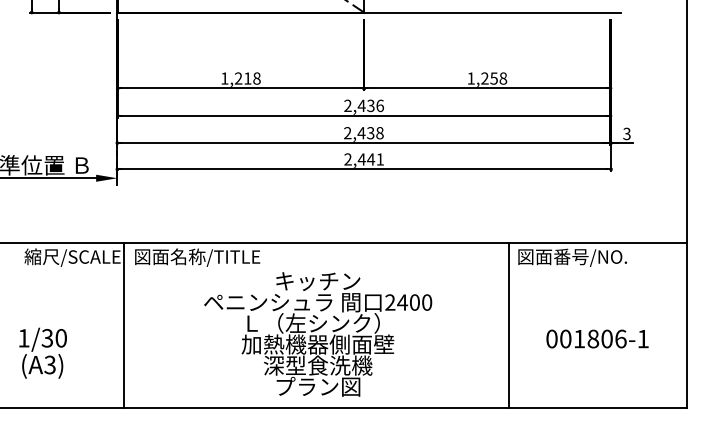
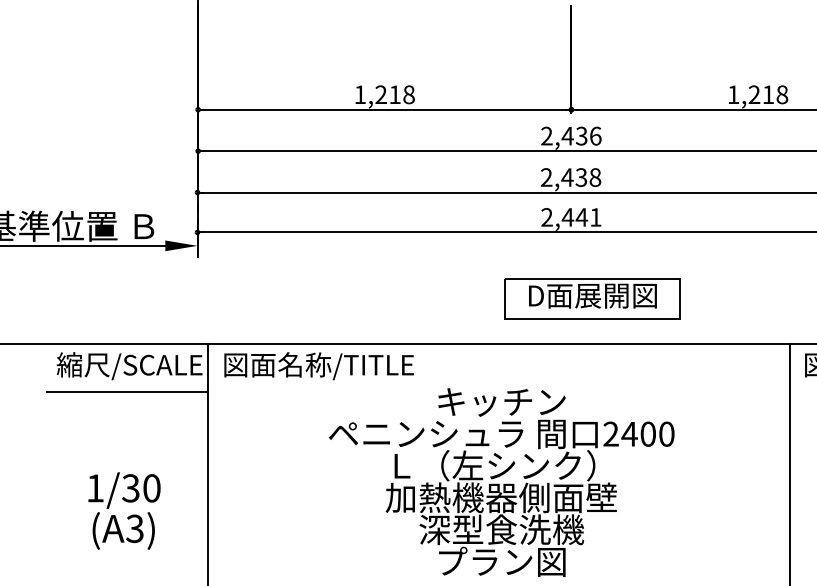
text: (493, 78) -> (767, 94), 1,258 -> 1,218
part: (378, 212) -> (593, 297), added
line: (71, 274) -> (128, 391), added
text: (42, 352) -> (123, 509), moved

